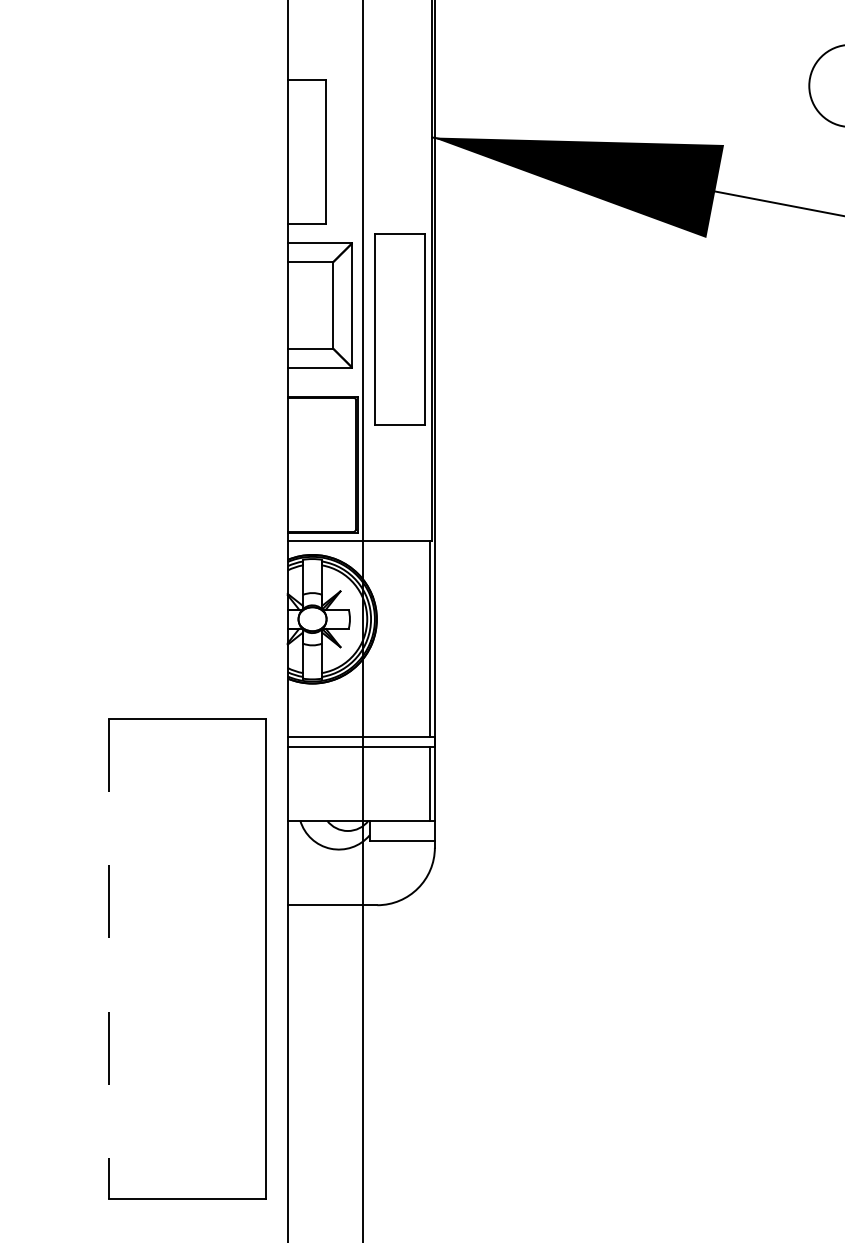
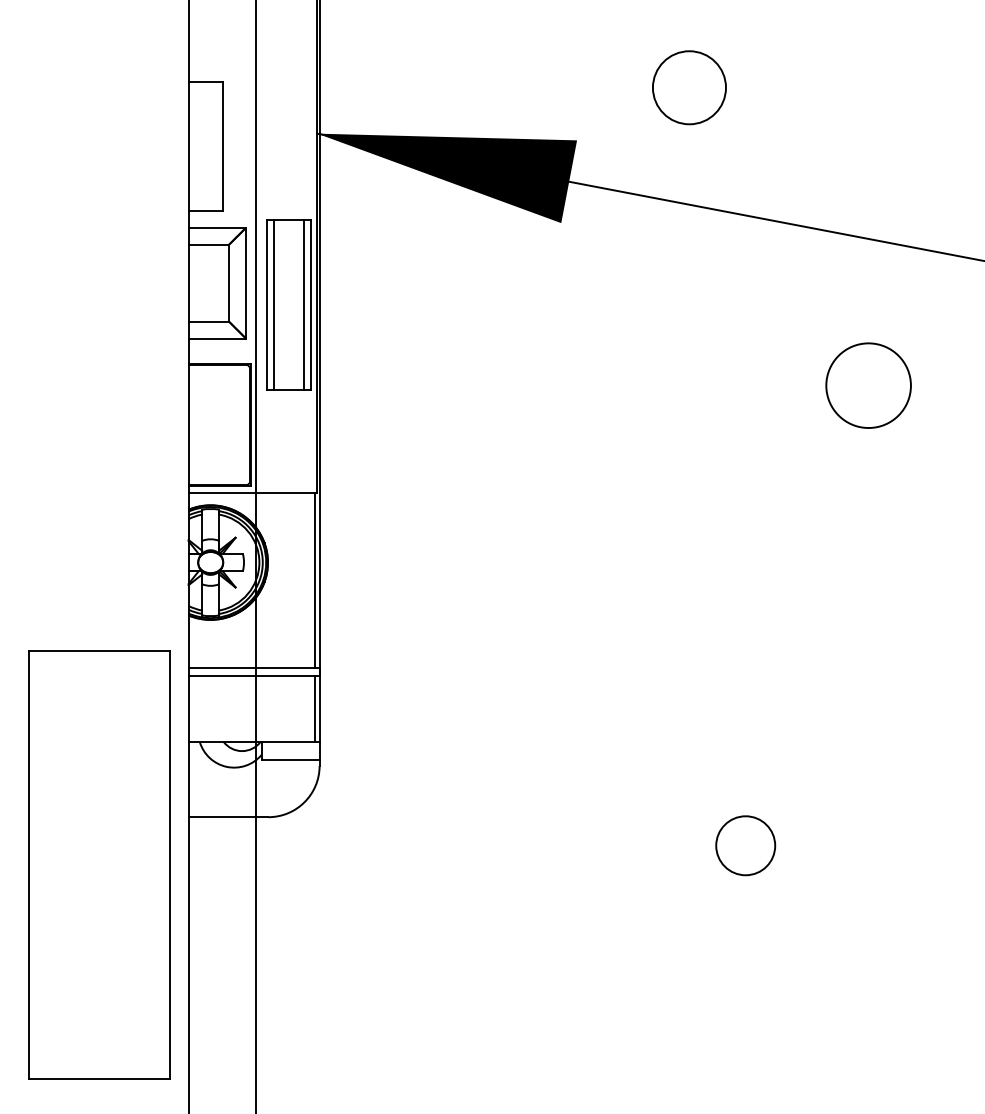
line: (383, 329) -> (273, 304), added
line: (417, 329) -> (304, 304), added
line: (109, 959) -> (29, 865), dashed -> solid

